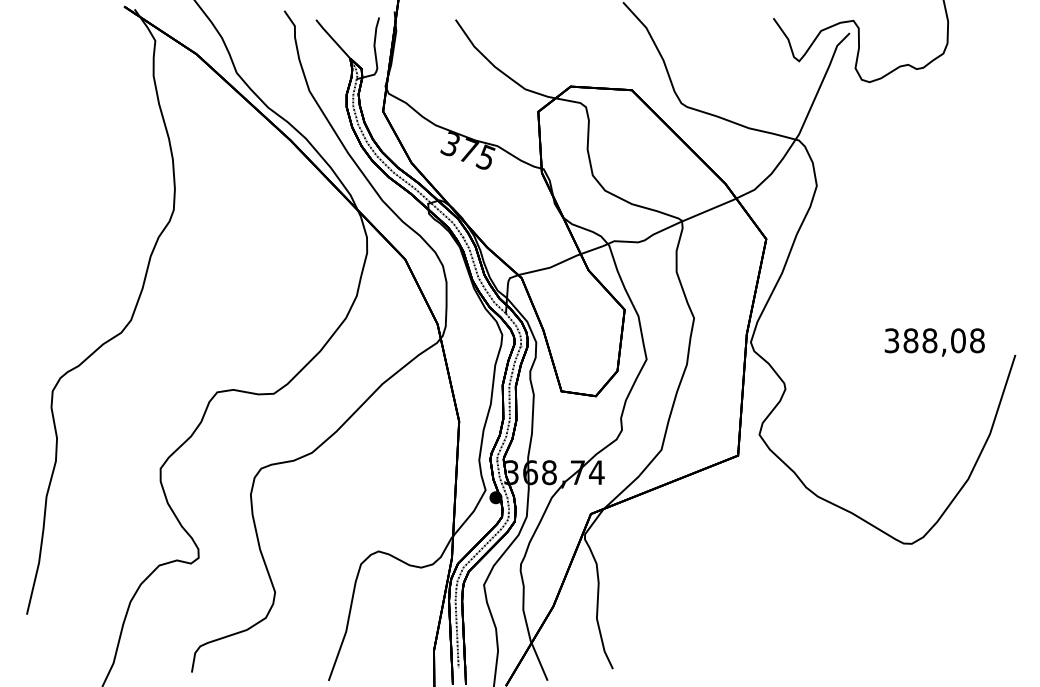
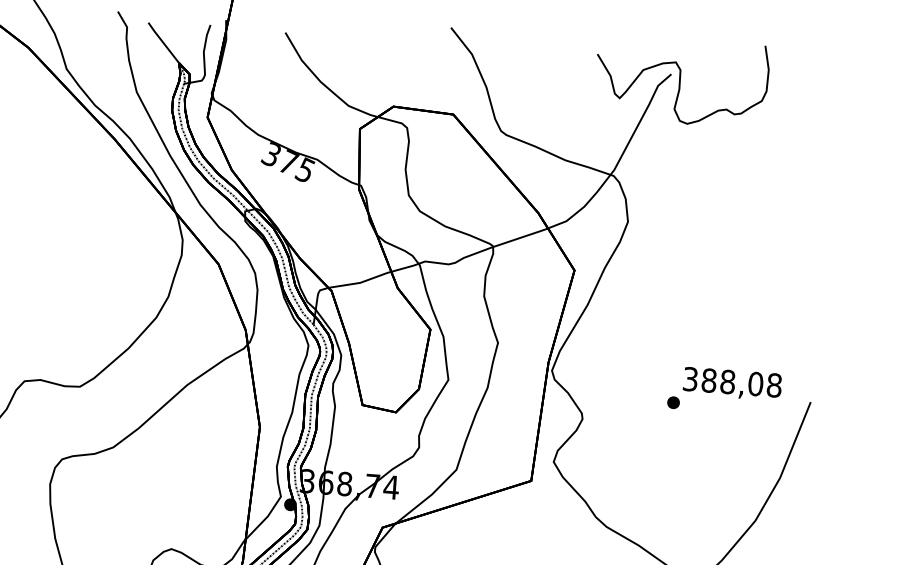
part: (876, 365) -> (673, 402), added

